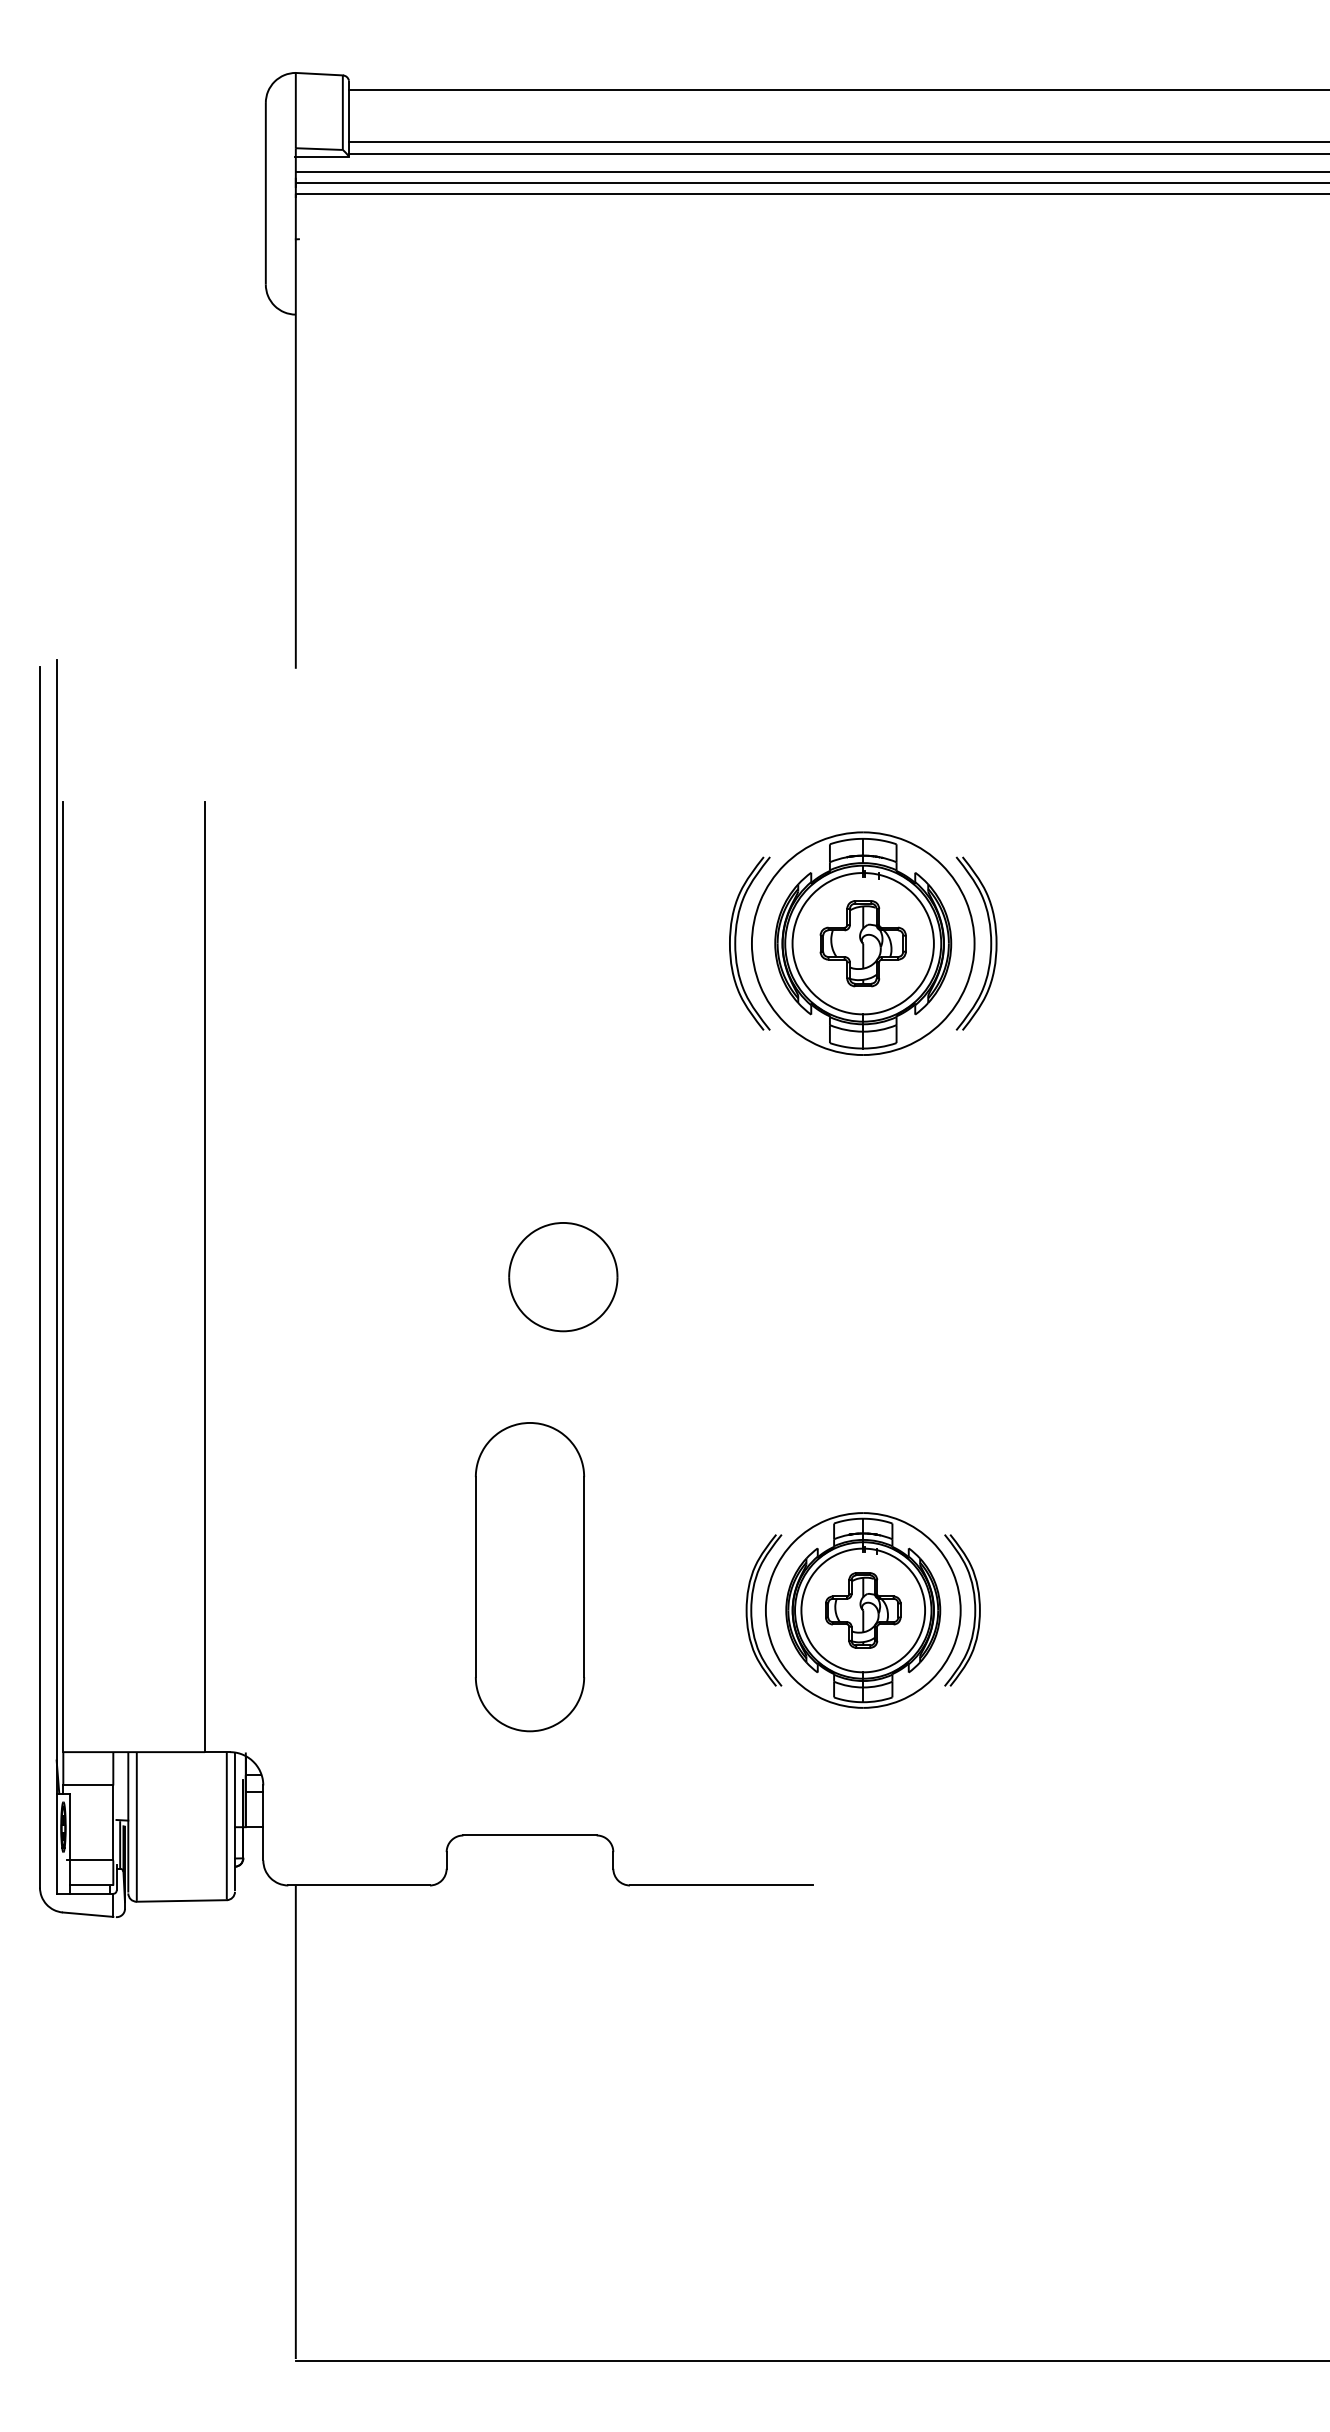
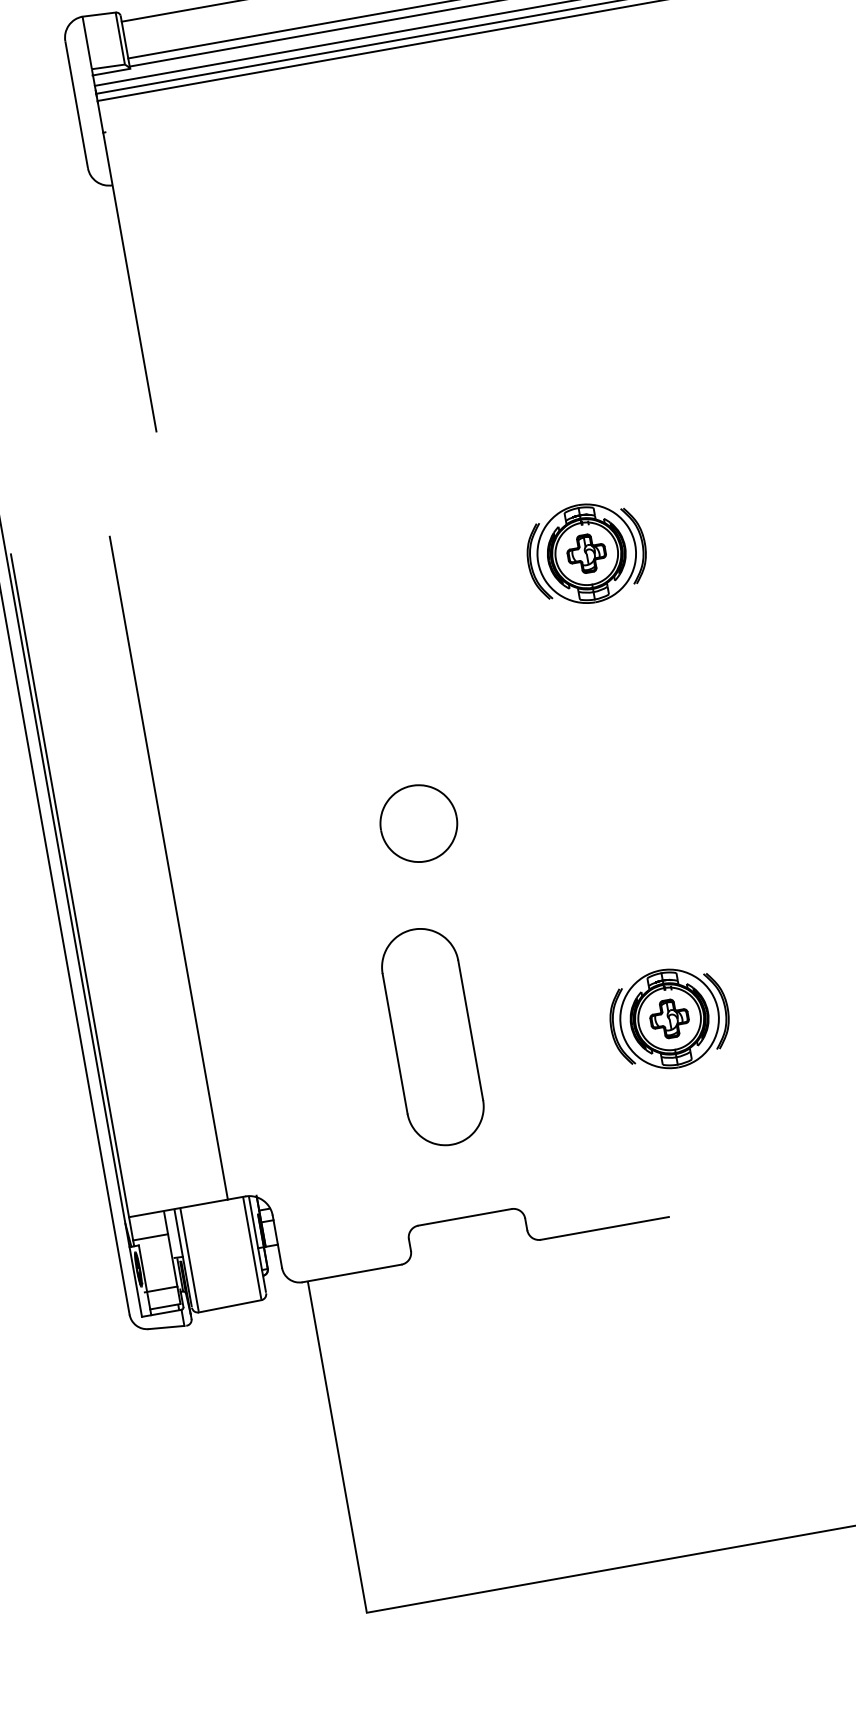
part: (863, 943) -> (586, 553), size x0.62
part: (863, 1610) -> (669, 1018), size x0.71

